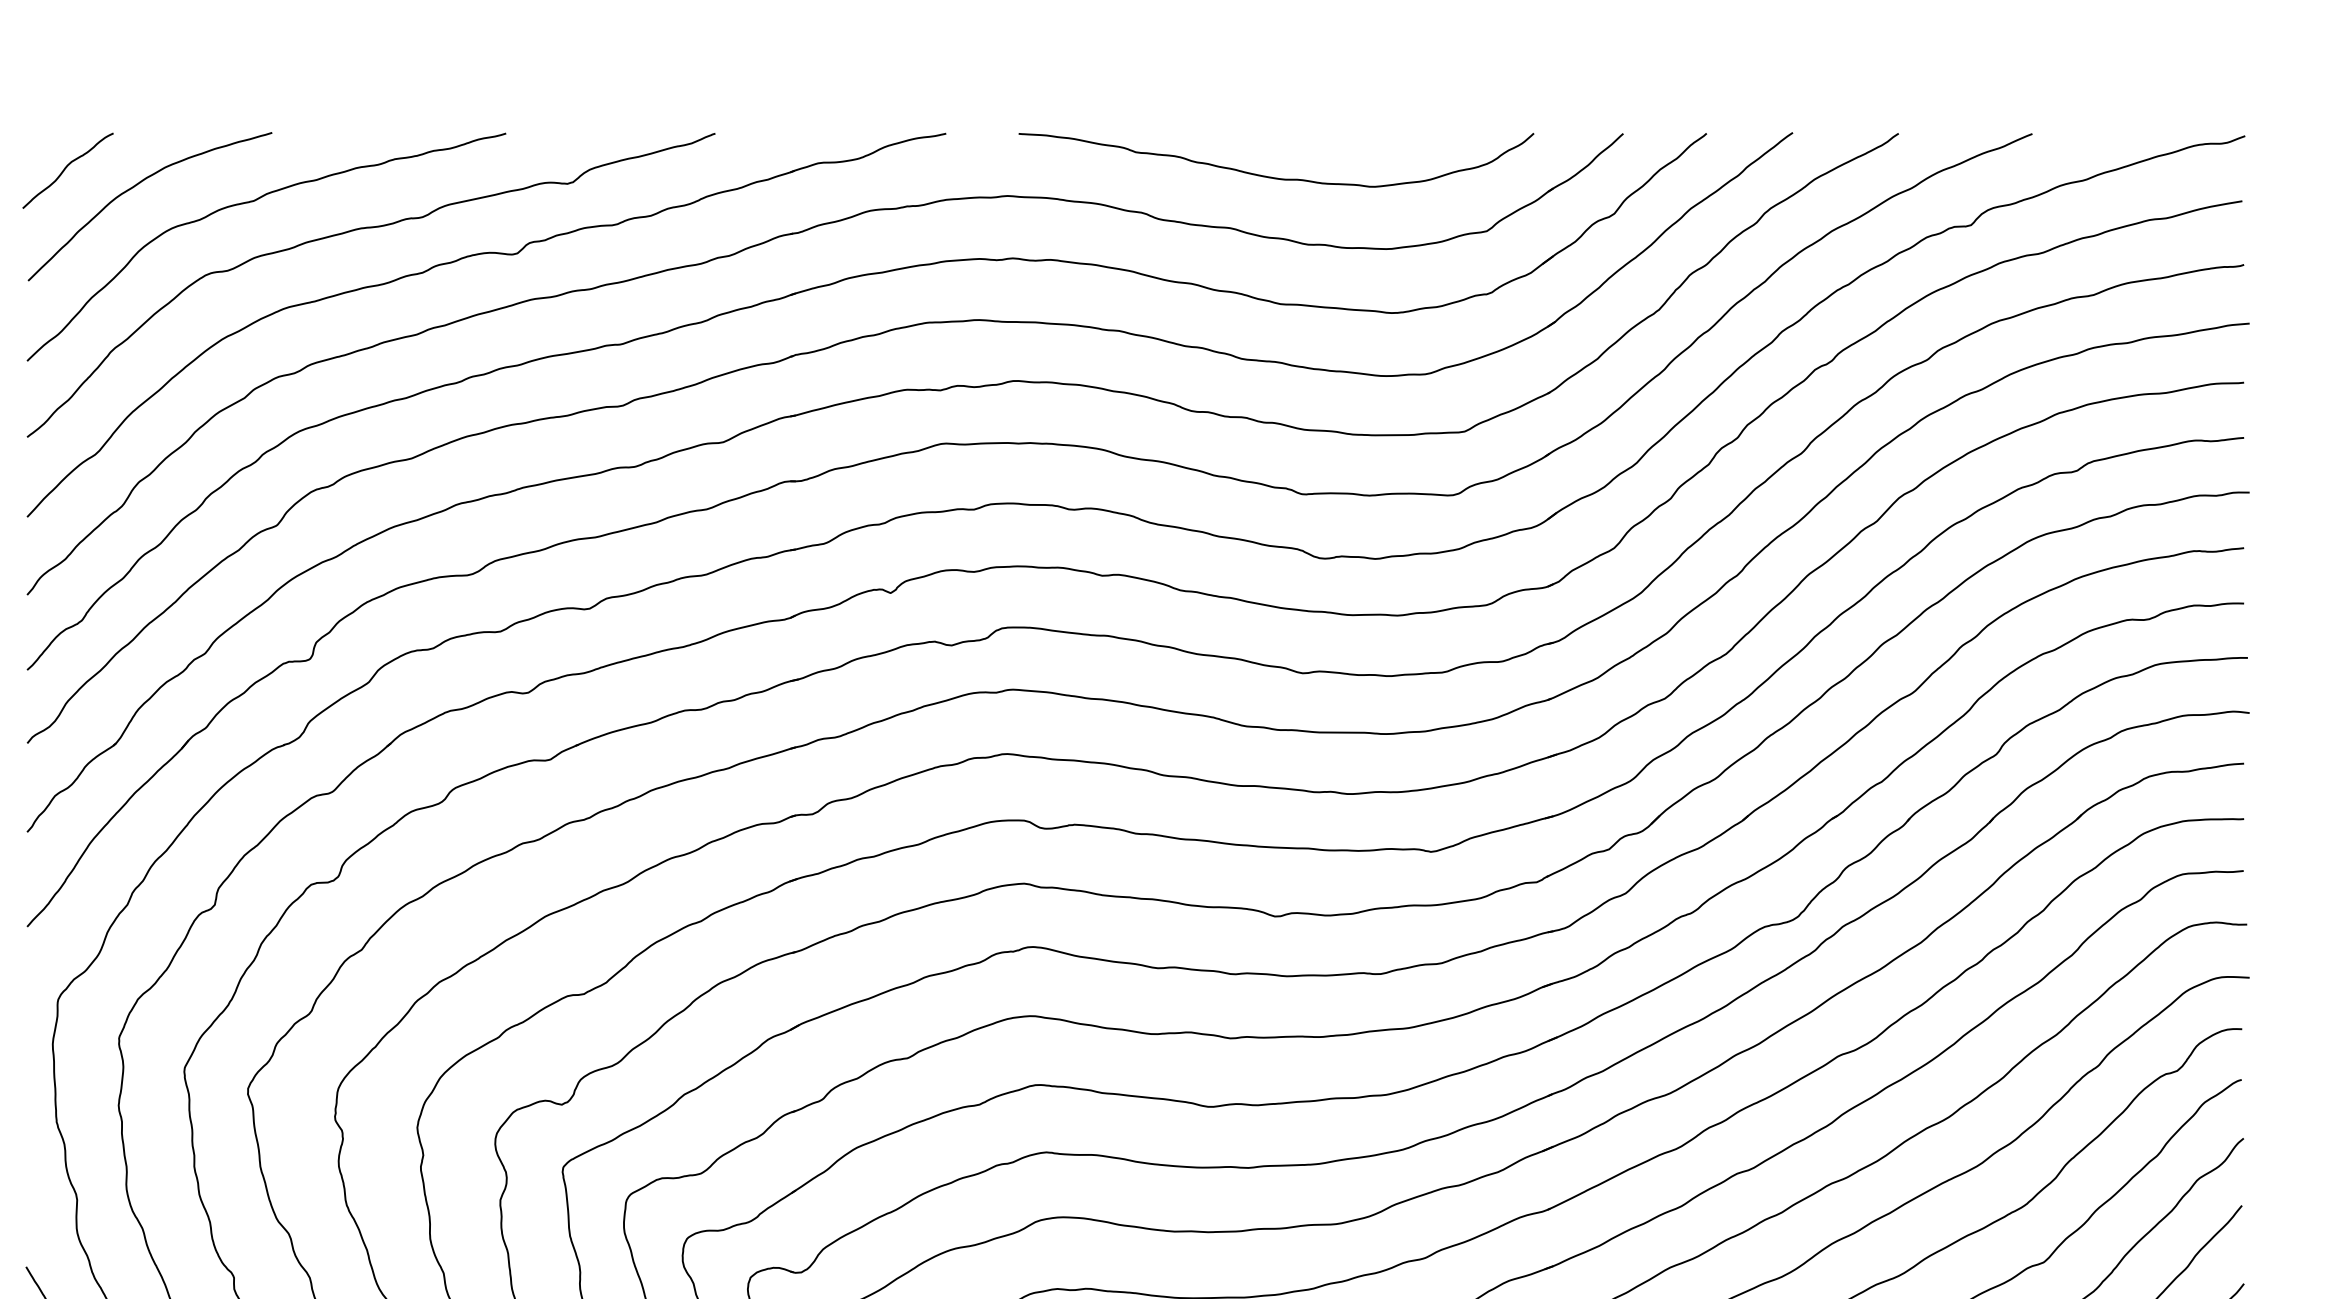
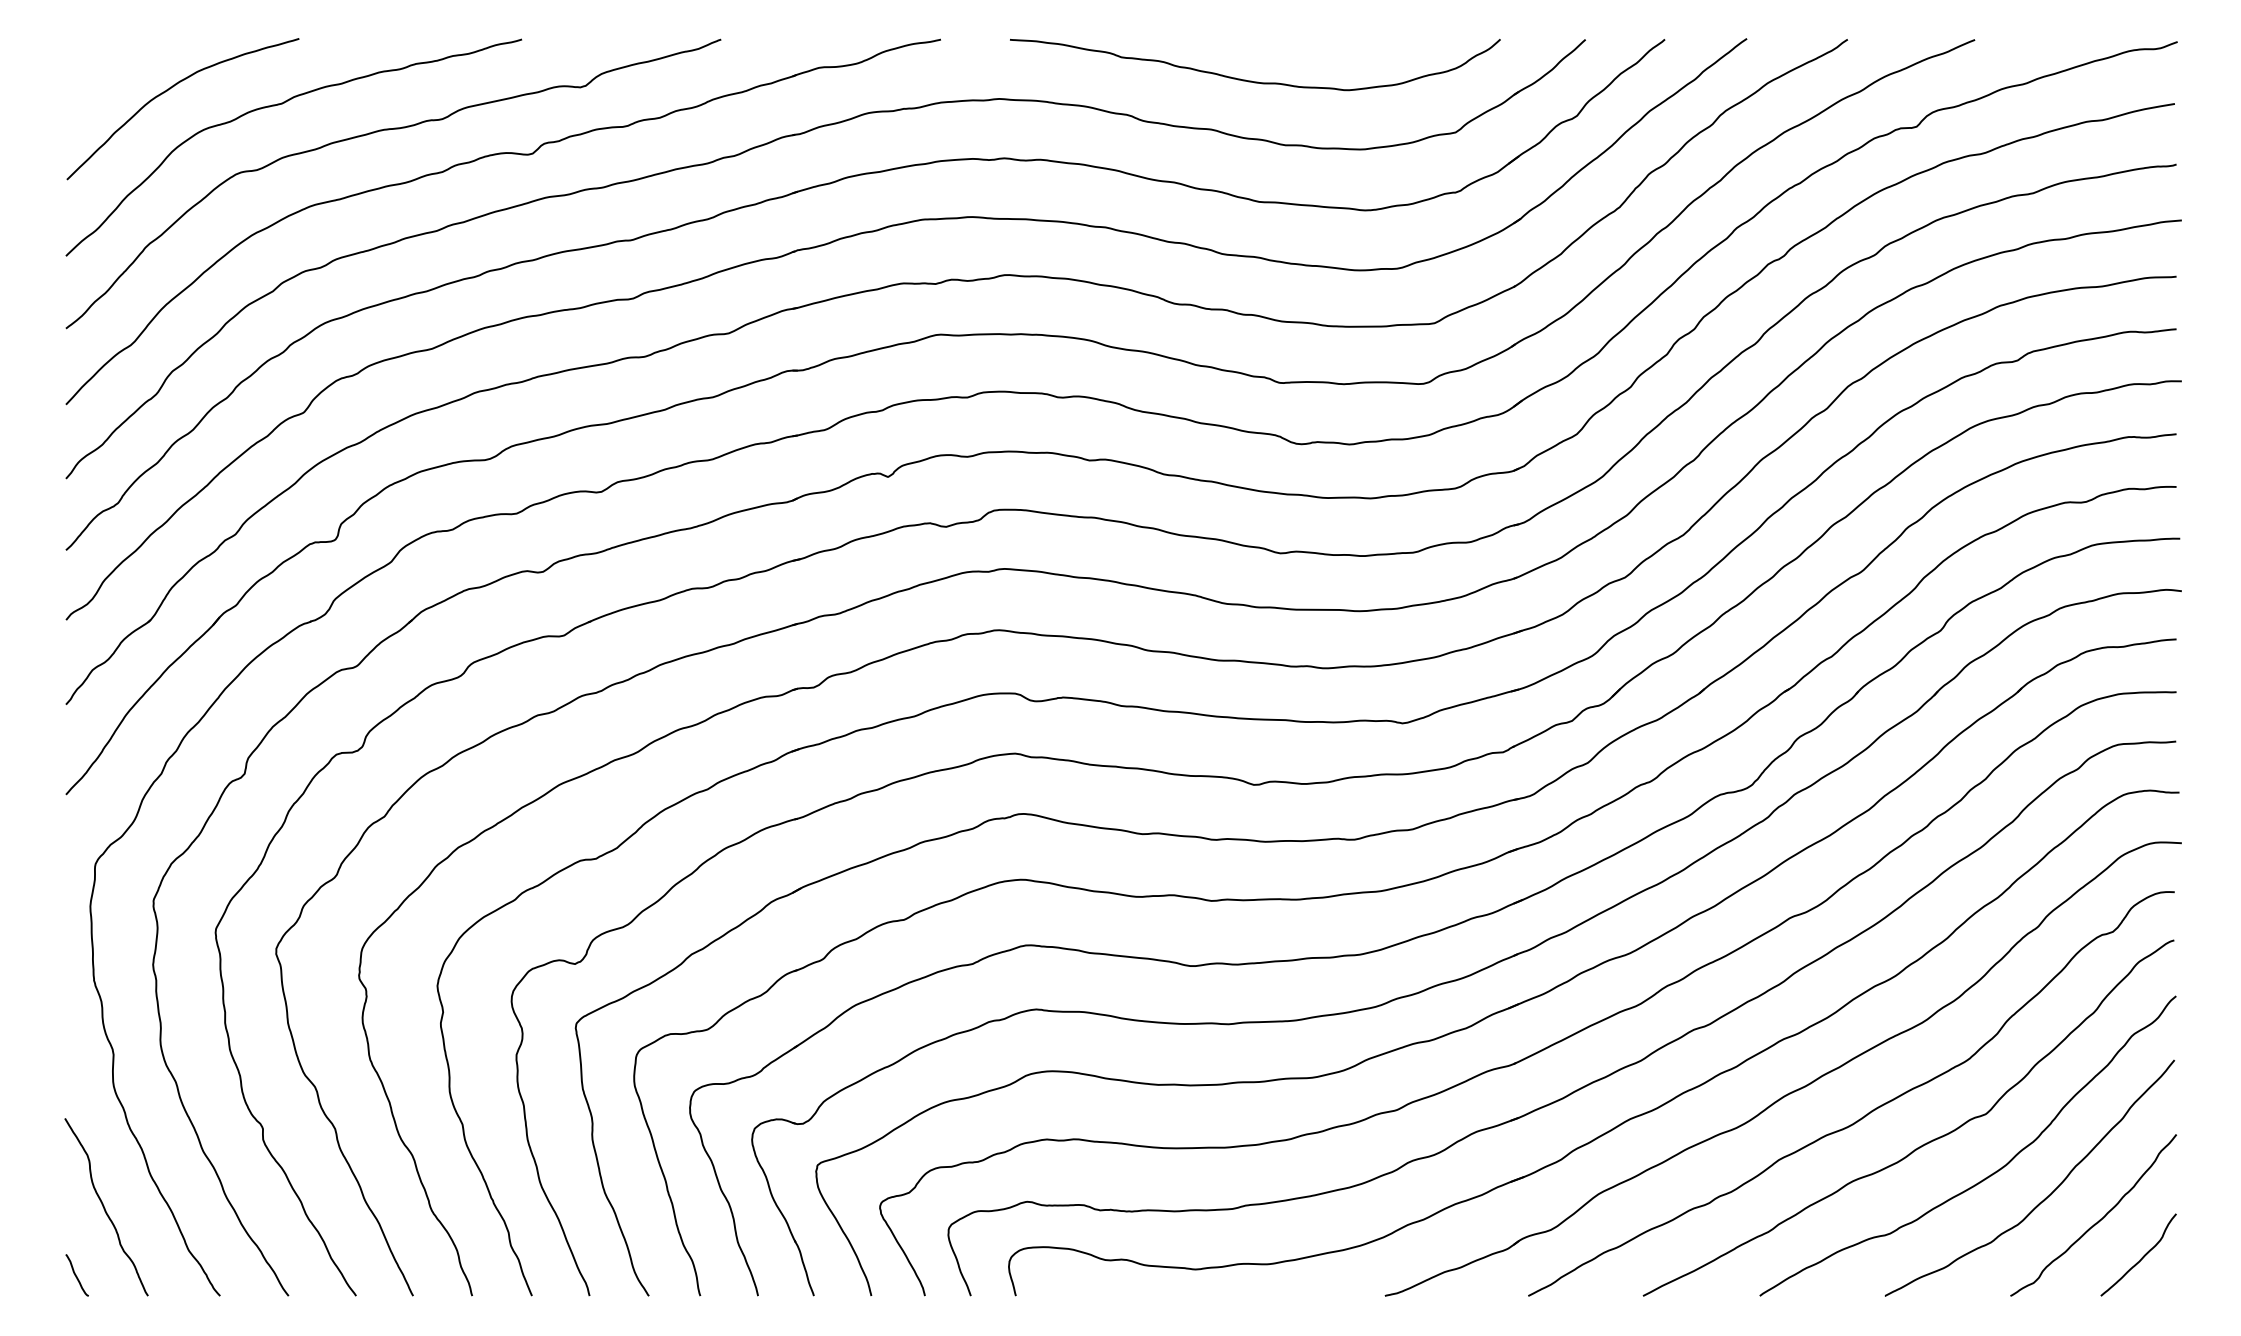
curve: (65, 170) -> (102, 74), removed

